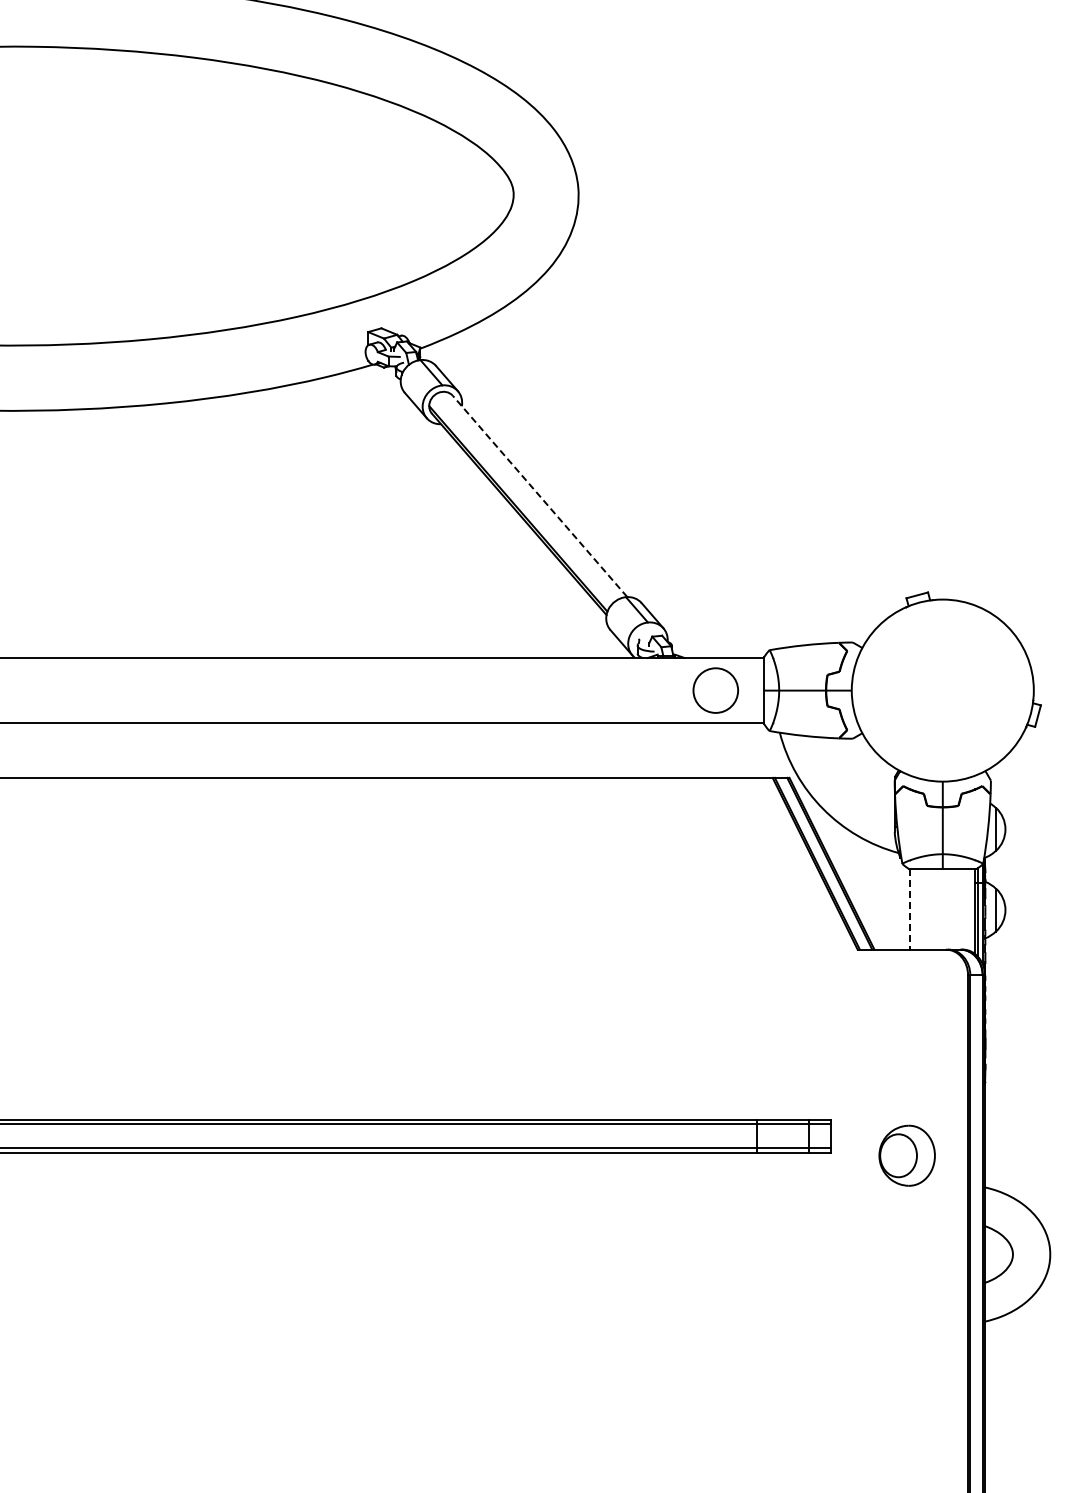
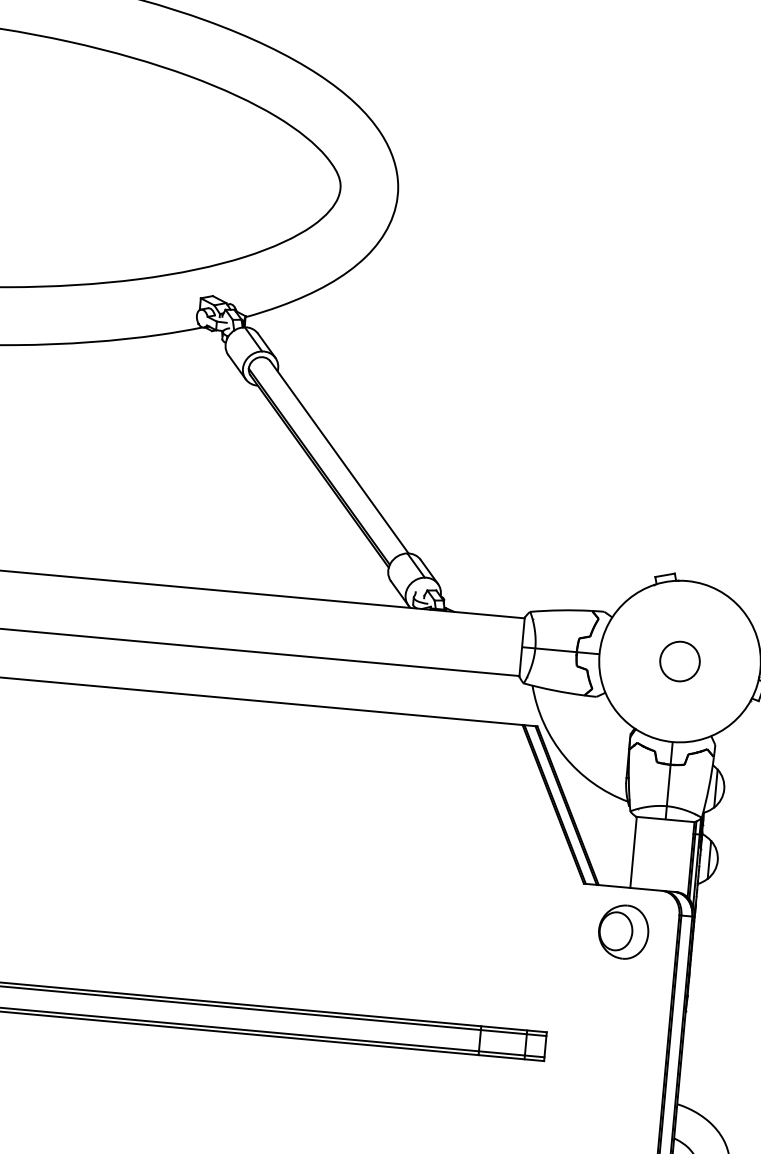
line: (539, 496) -> (339, 457), dashed -> solid
circle: (715, 690) -> (679, 661), moved
line: (910, 909) -> (633, 852), dashed -> solid
part: (906, 1155) -> (623, 931), moved

